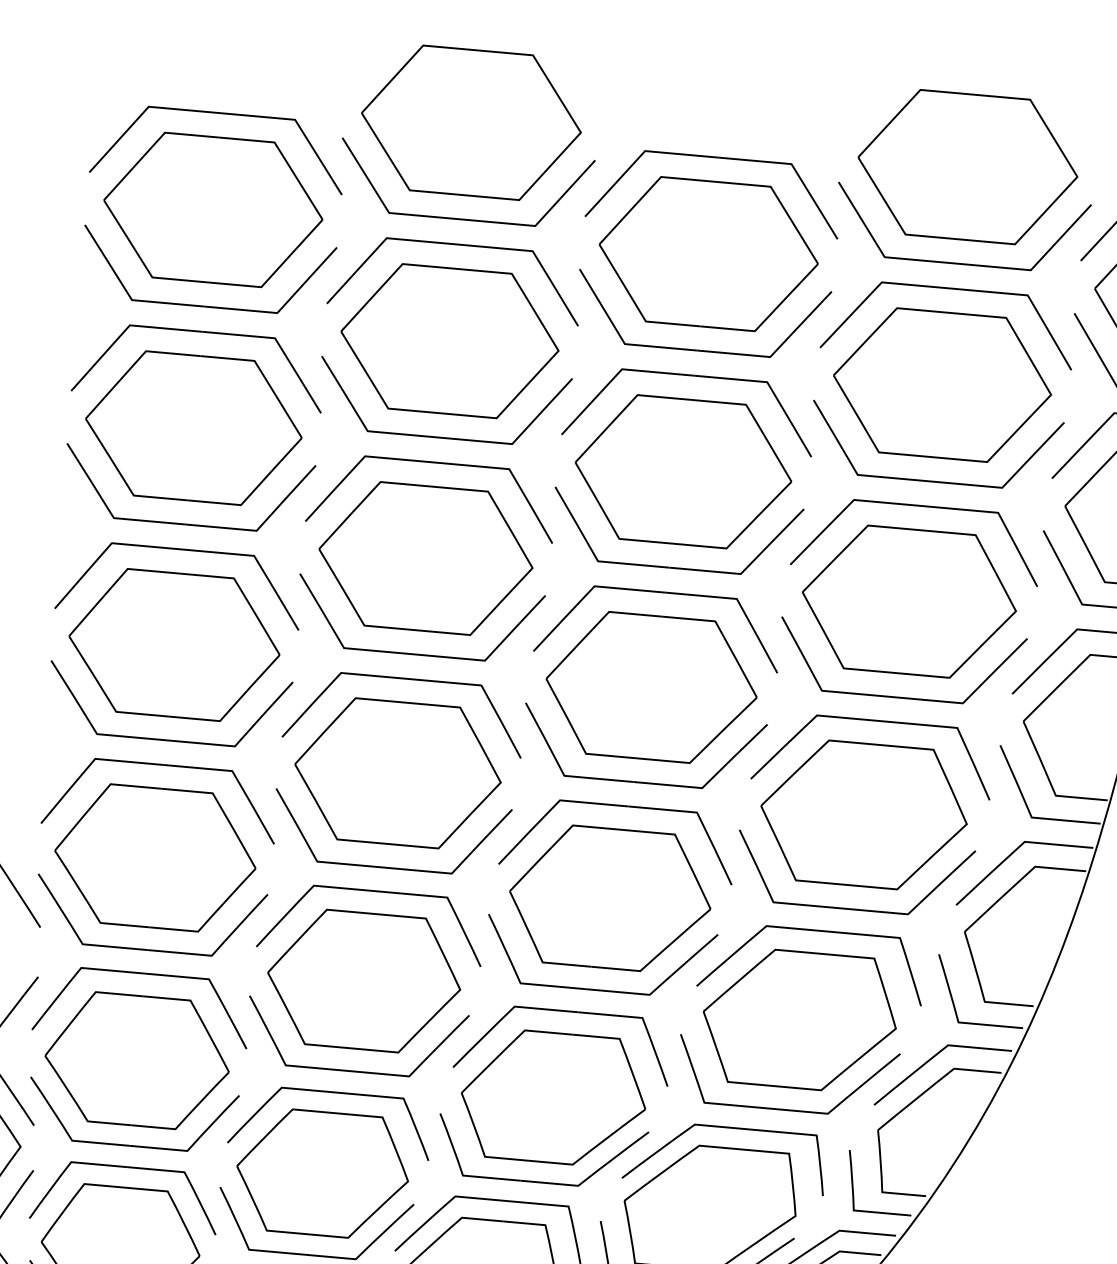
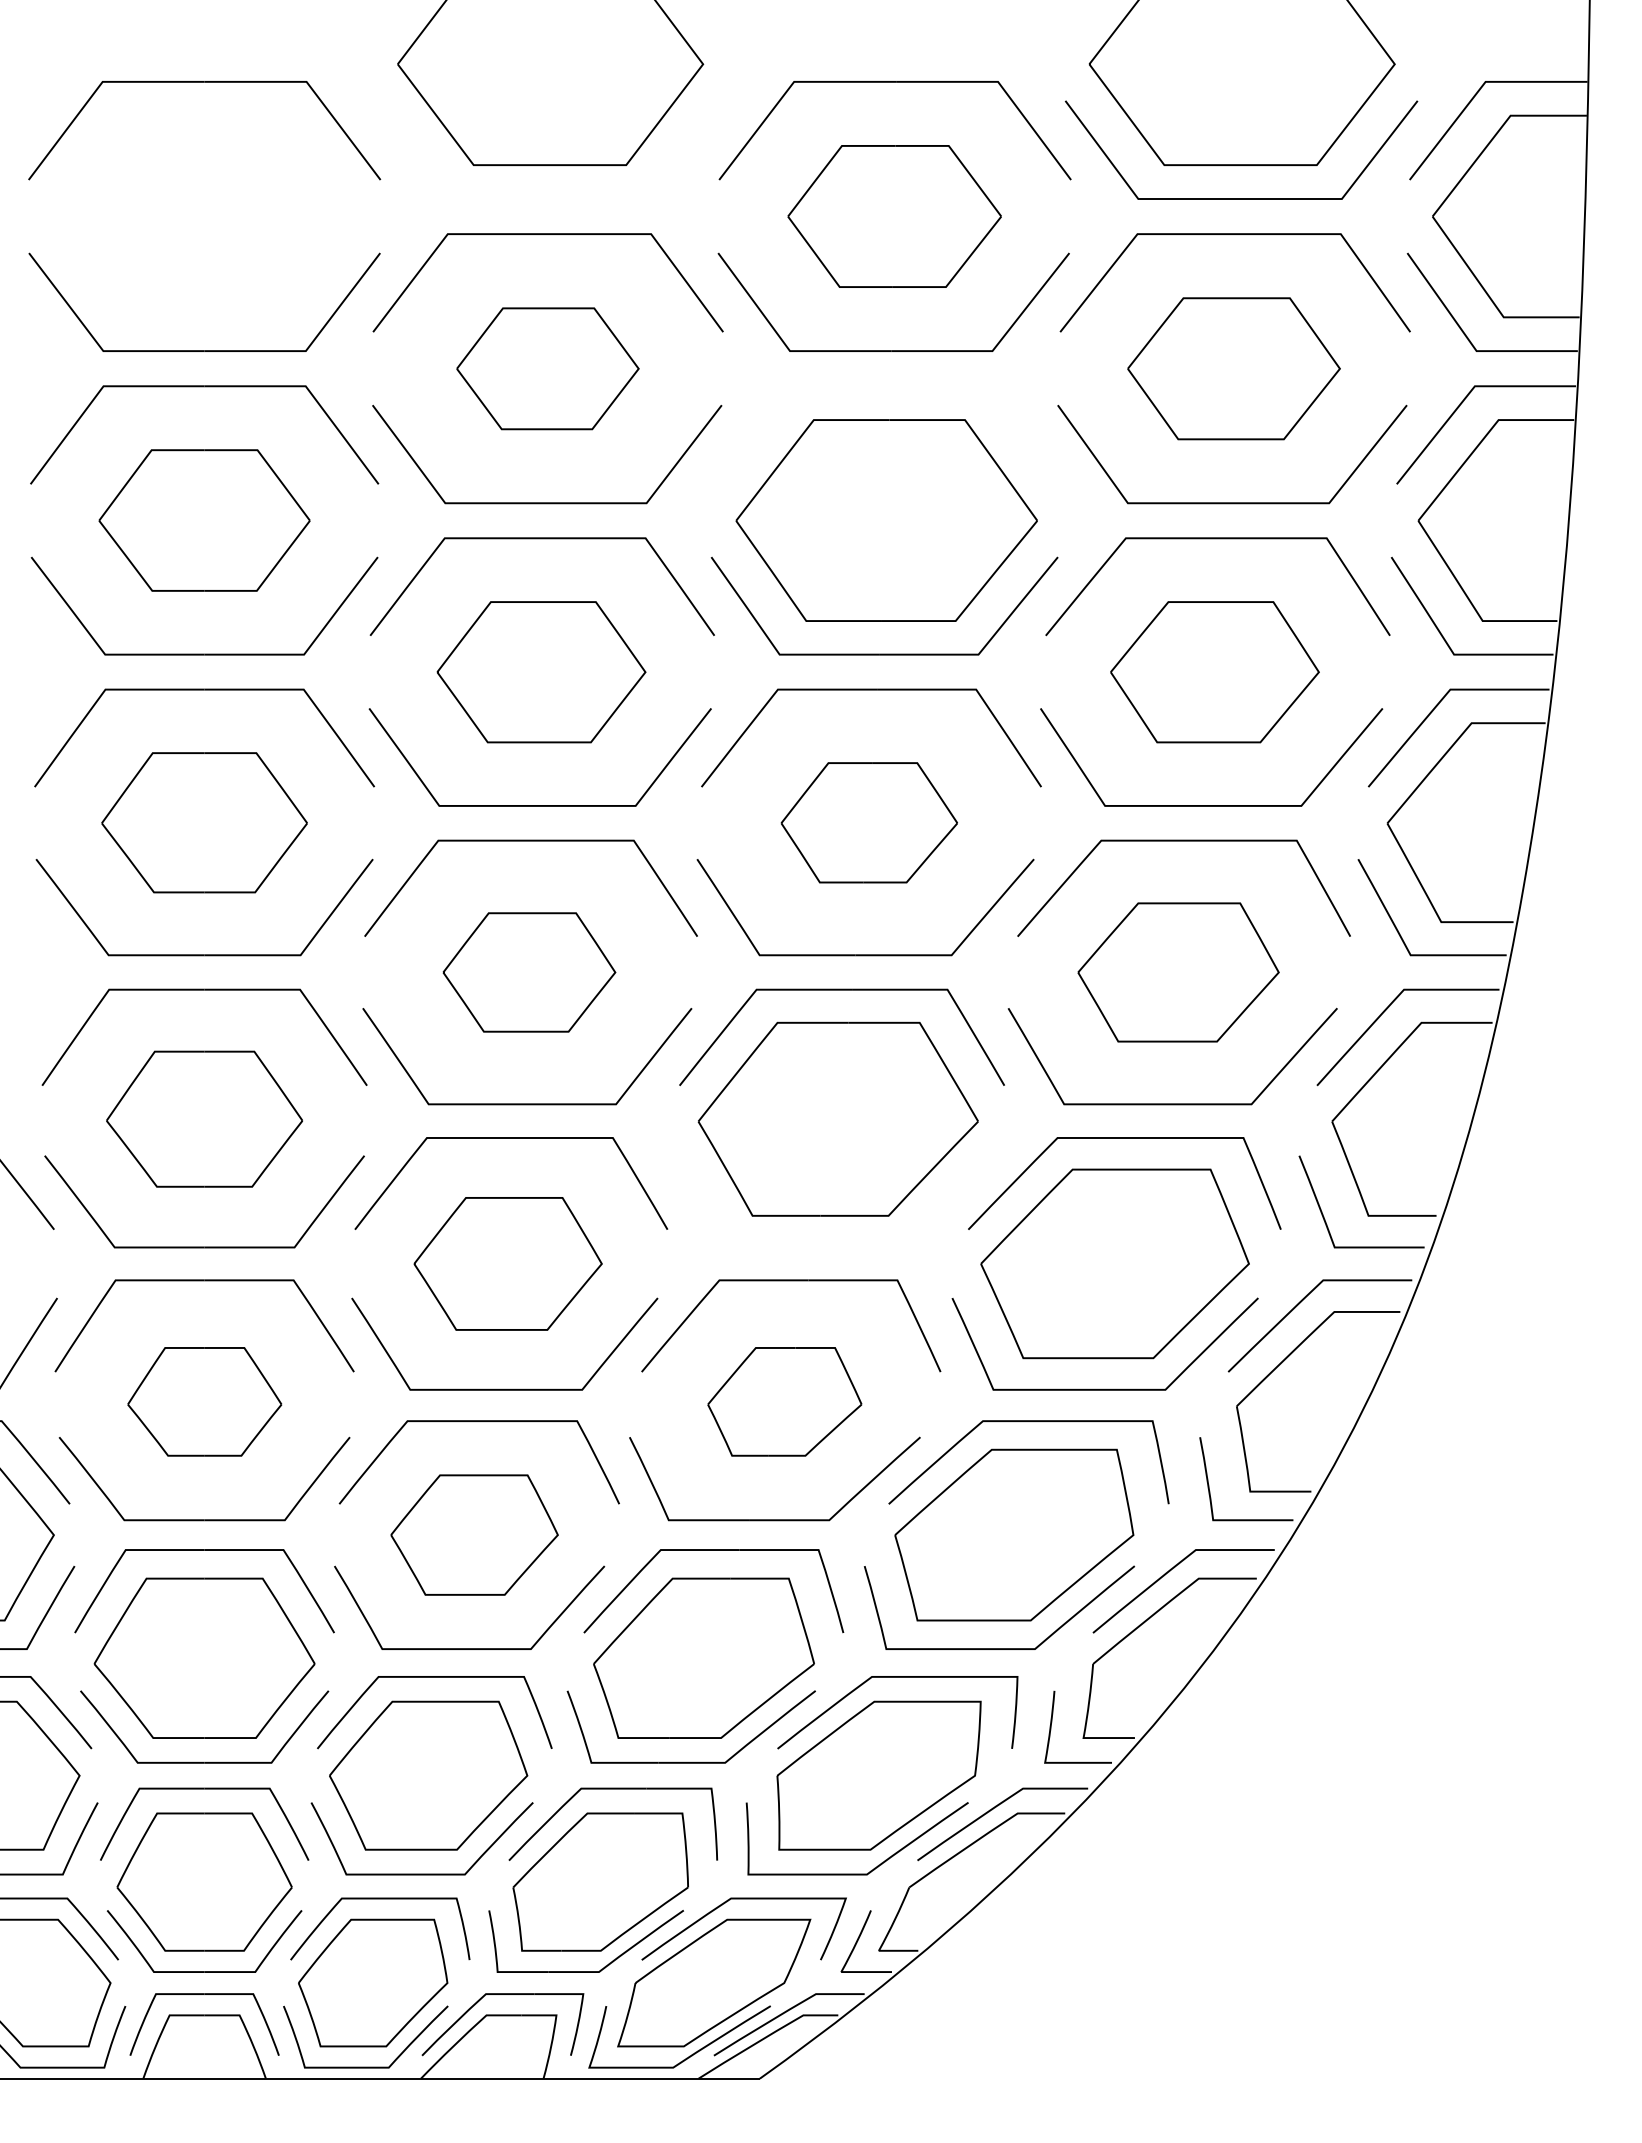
part: (213, 209) -> (204, 216), removed
part: (462, 219) -> (549, 198), removed
part: (708, 254) -> (894, 216), size x0.7
part: (449, 341) -> (547, 368), size x0.6
part: (692, 376) -> (887, 387), removed
part: (942, 384) -> (1233, 368), size x0.7
part: (193, 428) -> (204, 520), size x0.7
part: (425, 558) -> (541, 672), size x0.7
part: (909, 601) -> (1214, 672), size x0.7
part: (174, 644) -> (204, 822), size x0.7
part: (651, 687) -> (869, 822), size x0.6
part: (398, 773) -> (529, 972), size x0.6
part: (863, 815) -> (1178, 972), size x0.7
part: (155, 857) -> (204, 1118), size x0.7
part: (363, 980) -> (507, 1263), size x0.7
part: (597, 989) -> (831, 1246), removed
part: (137, 1060) -> (204, 1401), size x0.6
part: (553, 1097) -> (784, 1401), size x0.6
part: (322, 1173) -> (474, 1534), size x0.7

